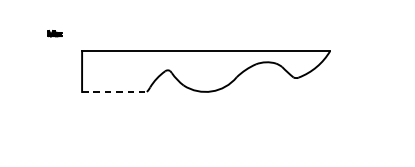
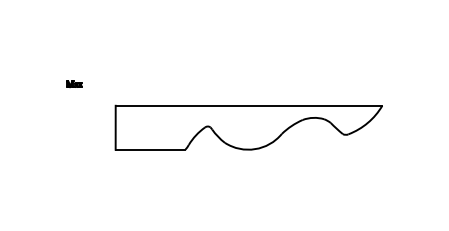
part: (54, 34) -> (74, 84), moved
line: (114, 91) -> (150, 149), dashed -> solid

